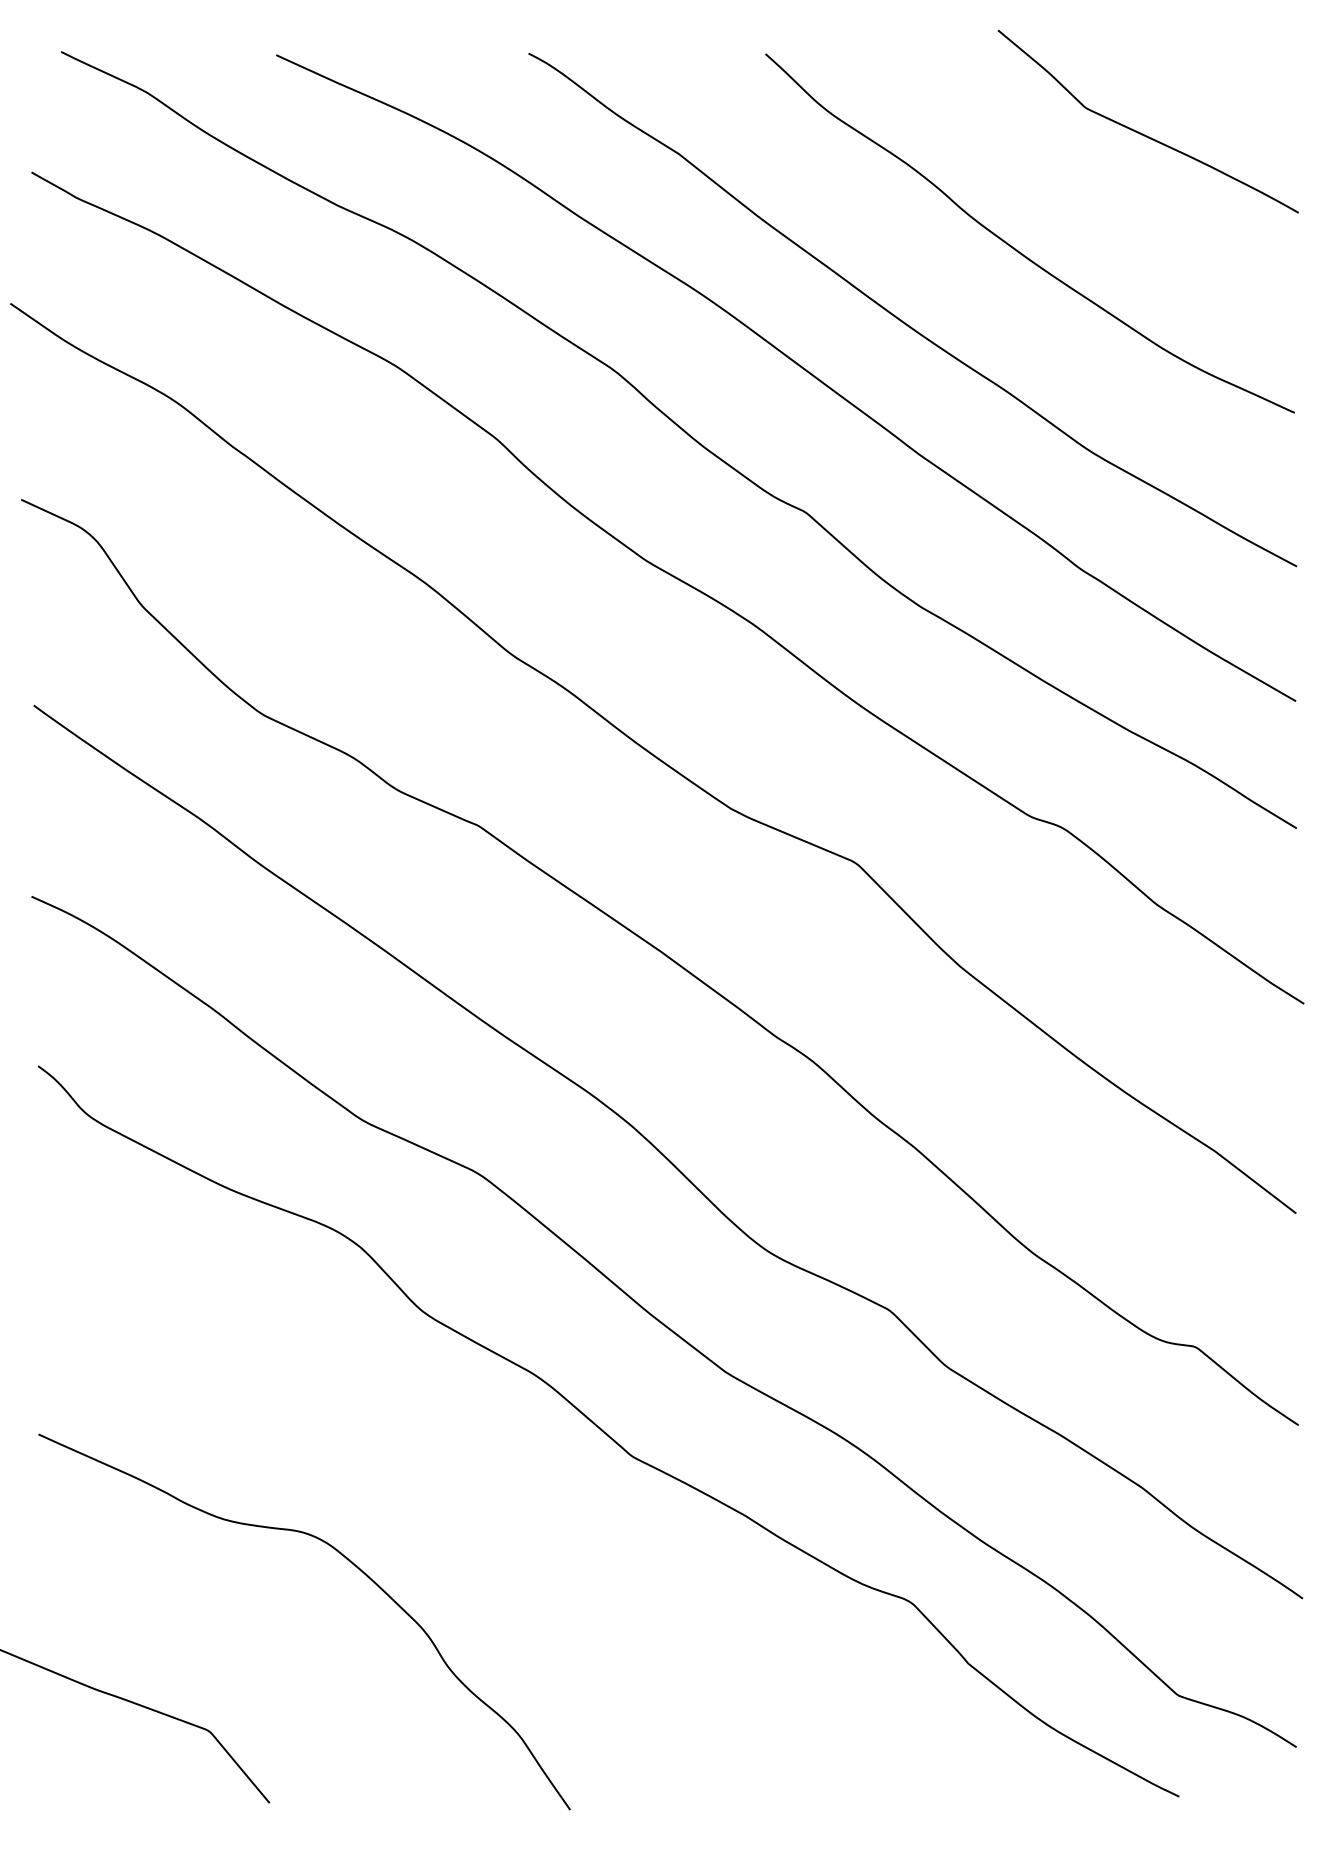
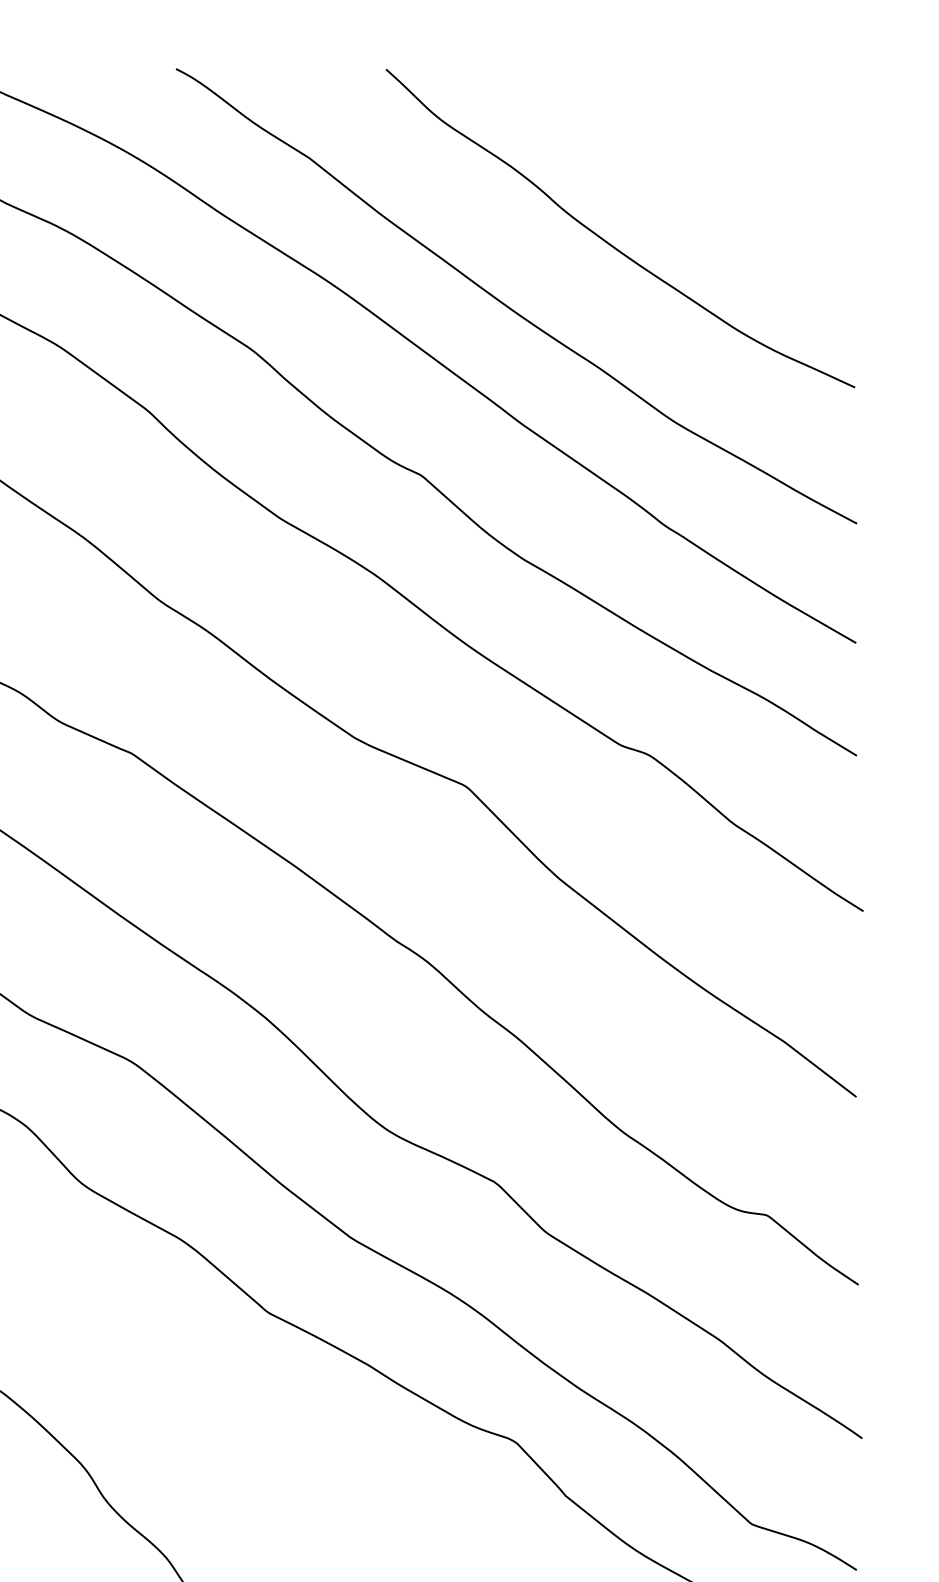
curve: (1142, 133) -> (720, 139), removed

